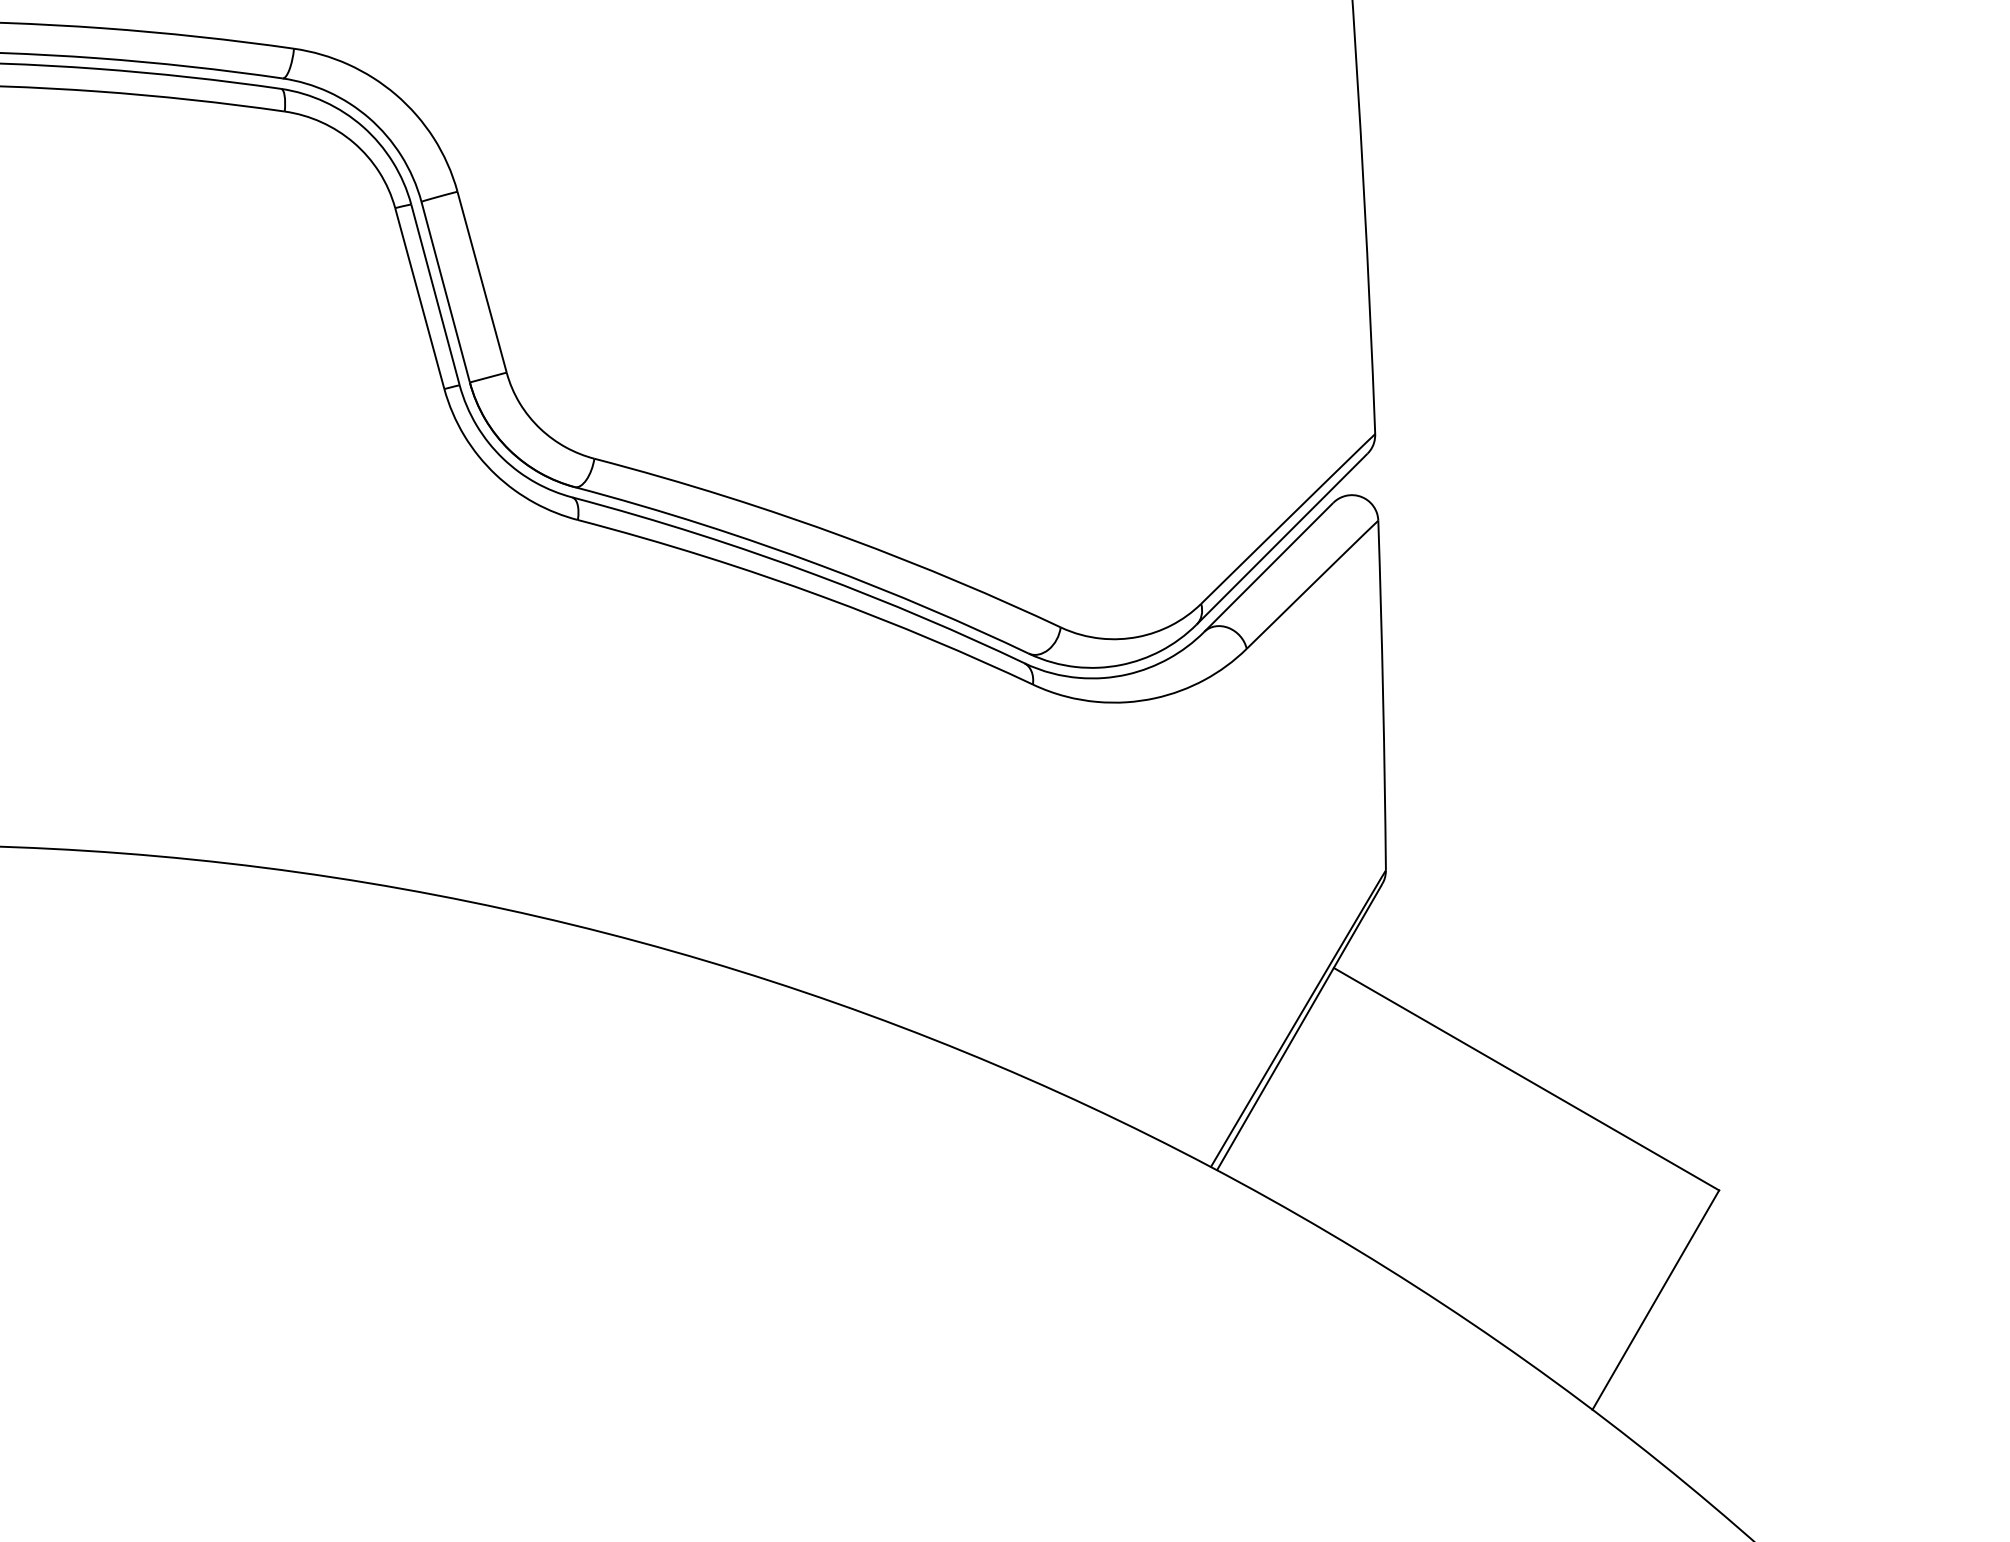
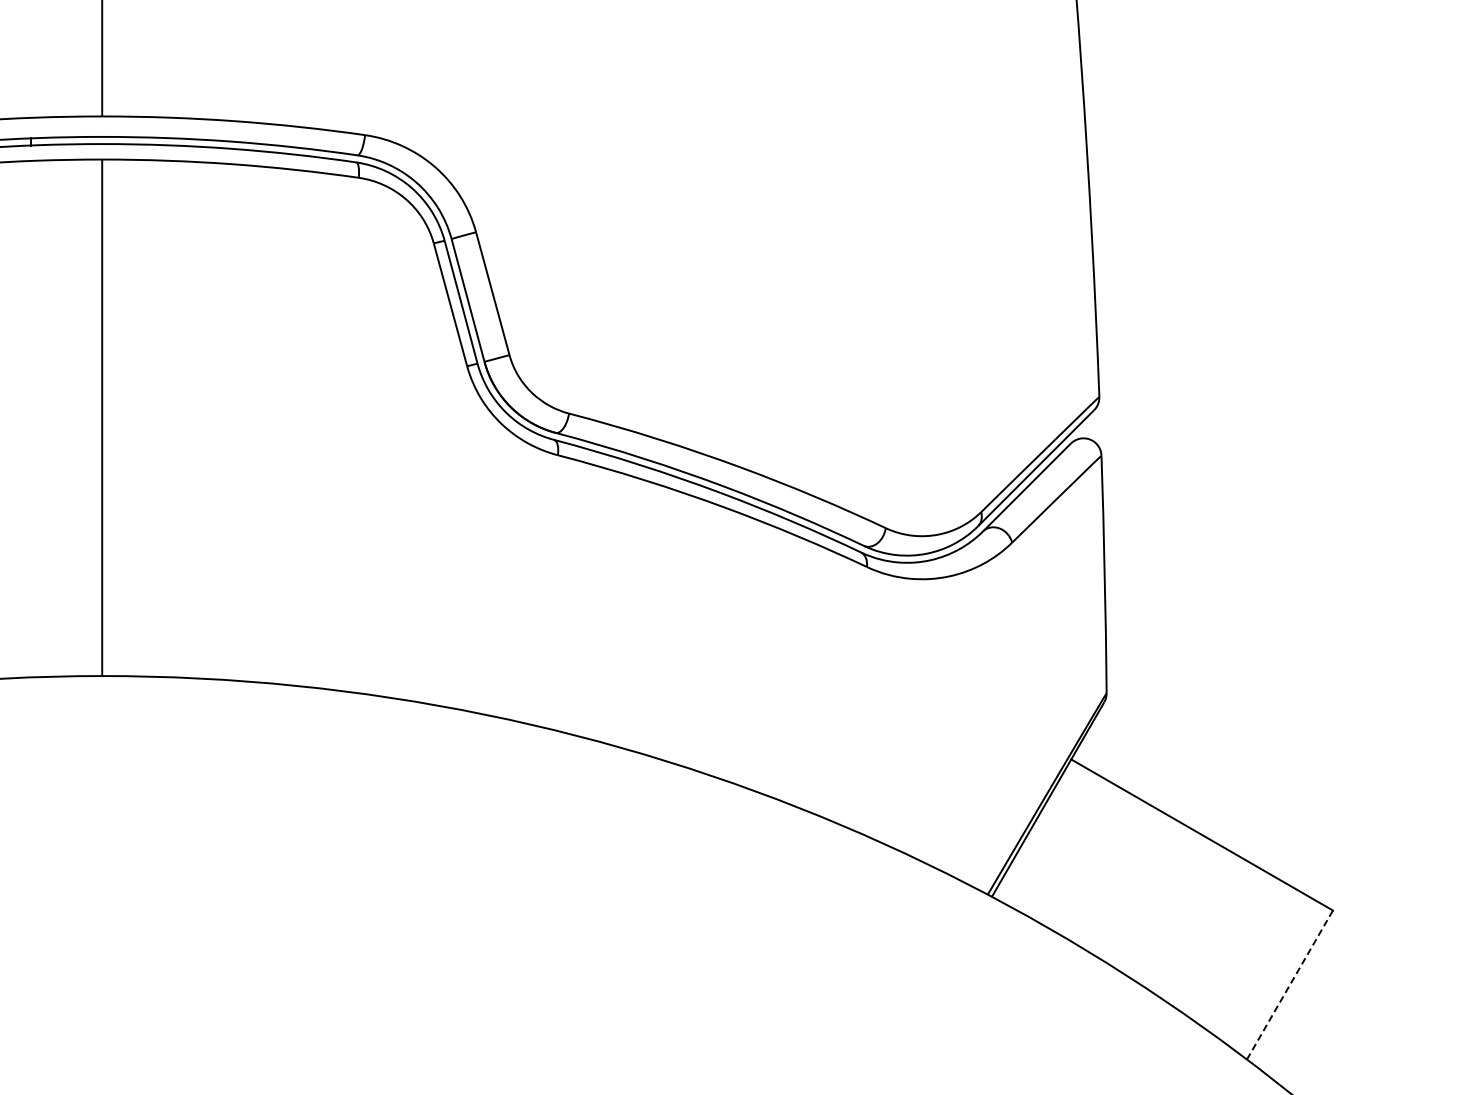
line: (1656, 1299) -> (1290, 984), solid -> dashed

